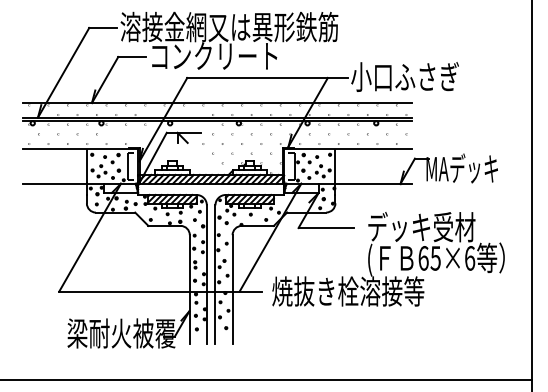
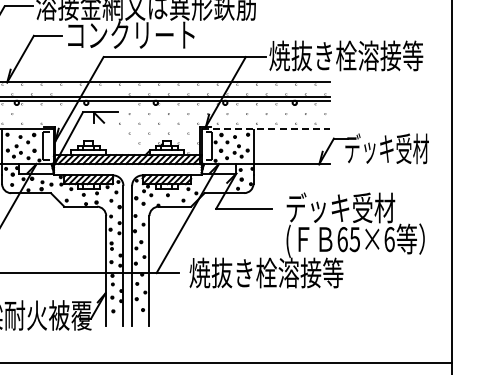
text: (427, 76) -> (346, 55), 小口ふさぎ -> 焼抜き栓溶接等
line: (347, 148) -> (265, 128), solid -> dashed
text: (467, 168) -> (387, 148), MAデッキ -> デッキ受材

